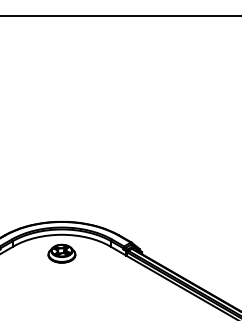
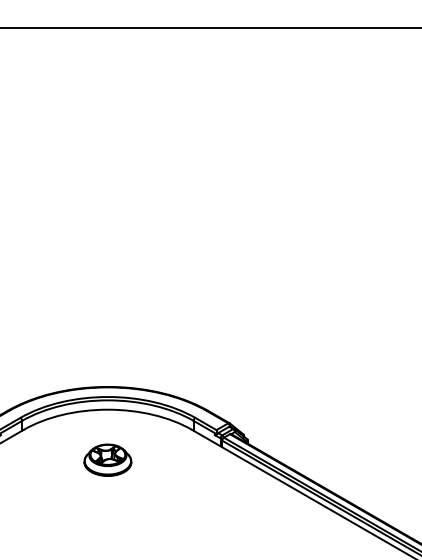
part: (61, 253) -> (107, 459), moved

